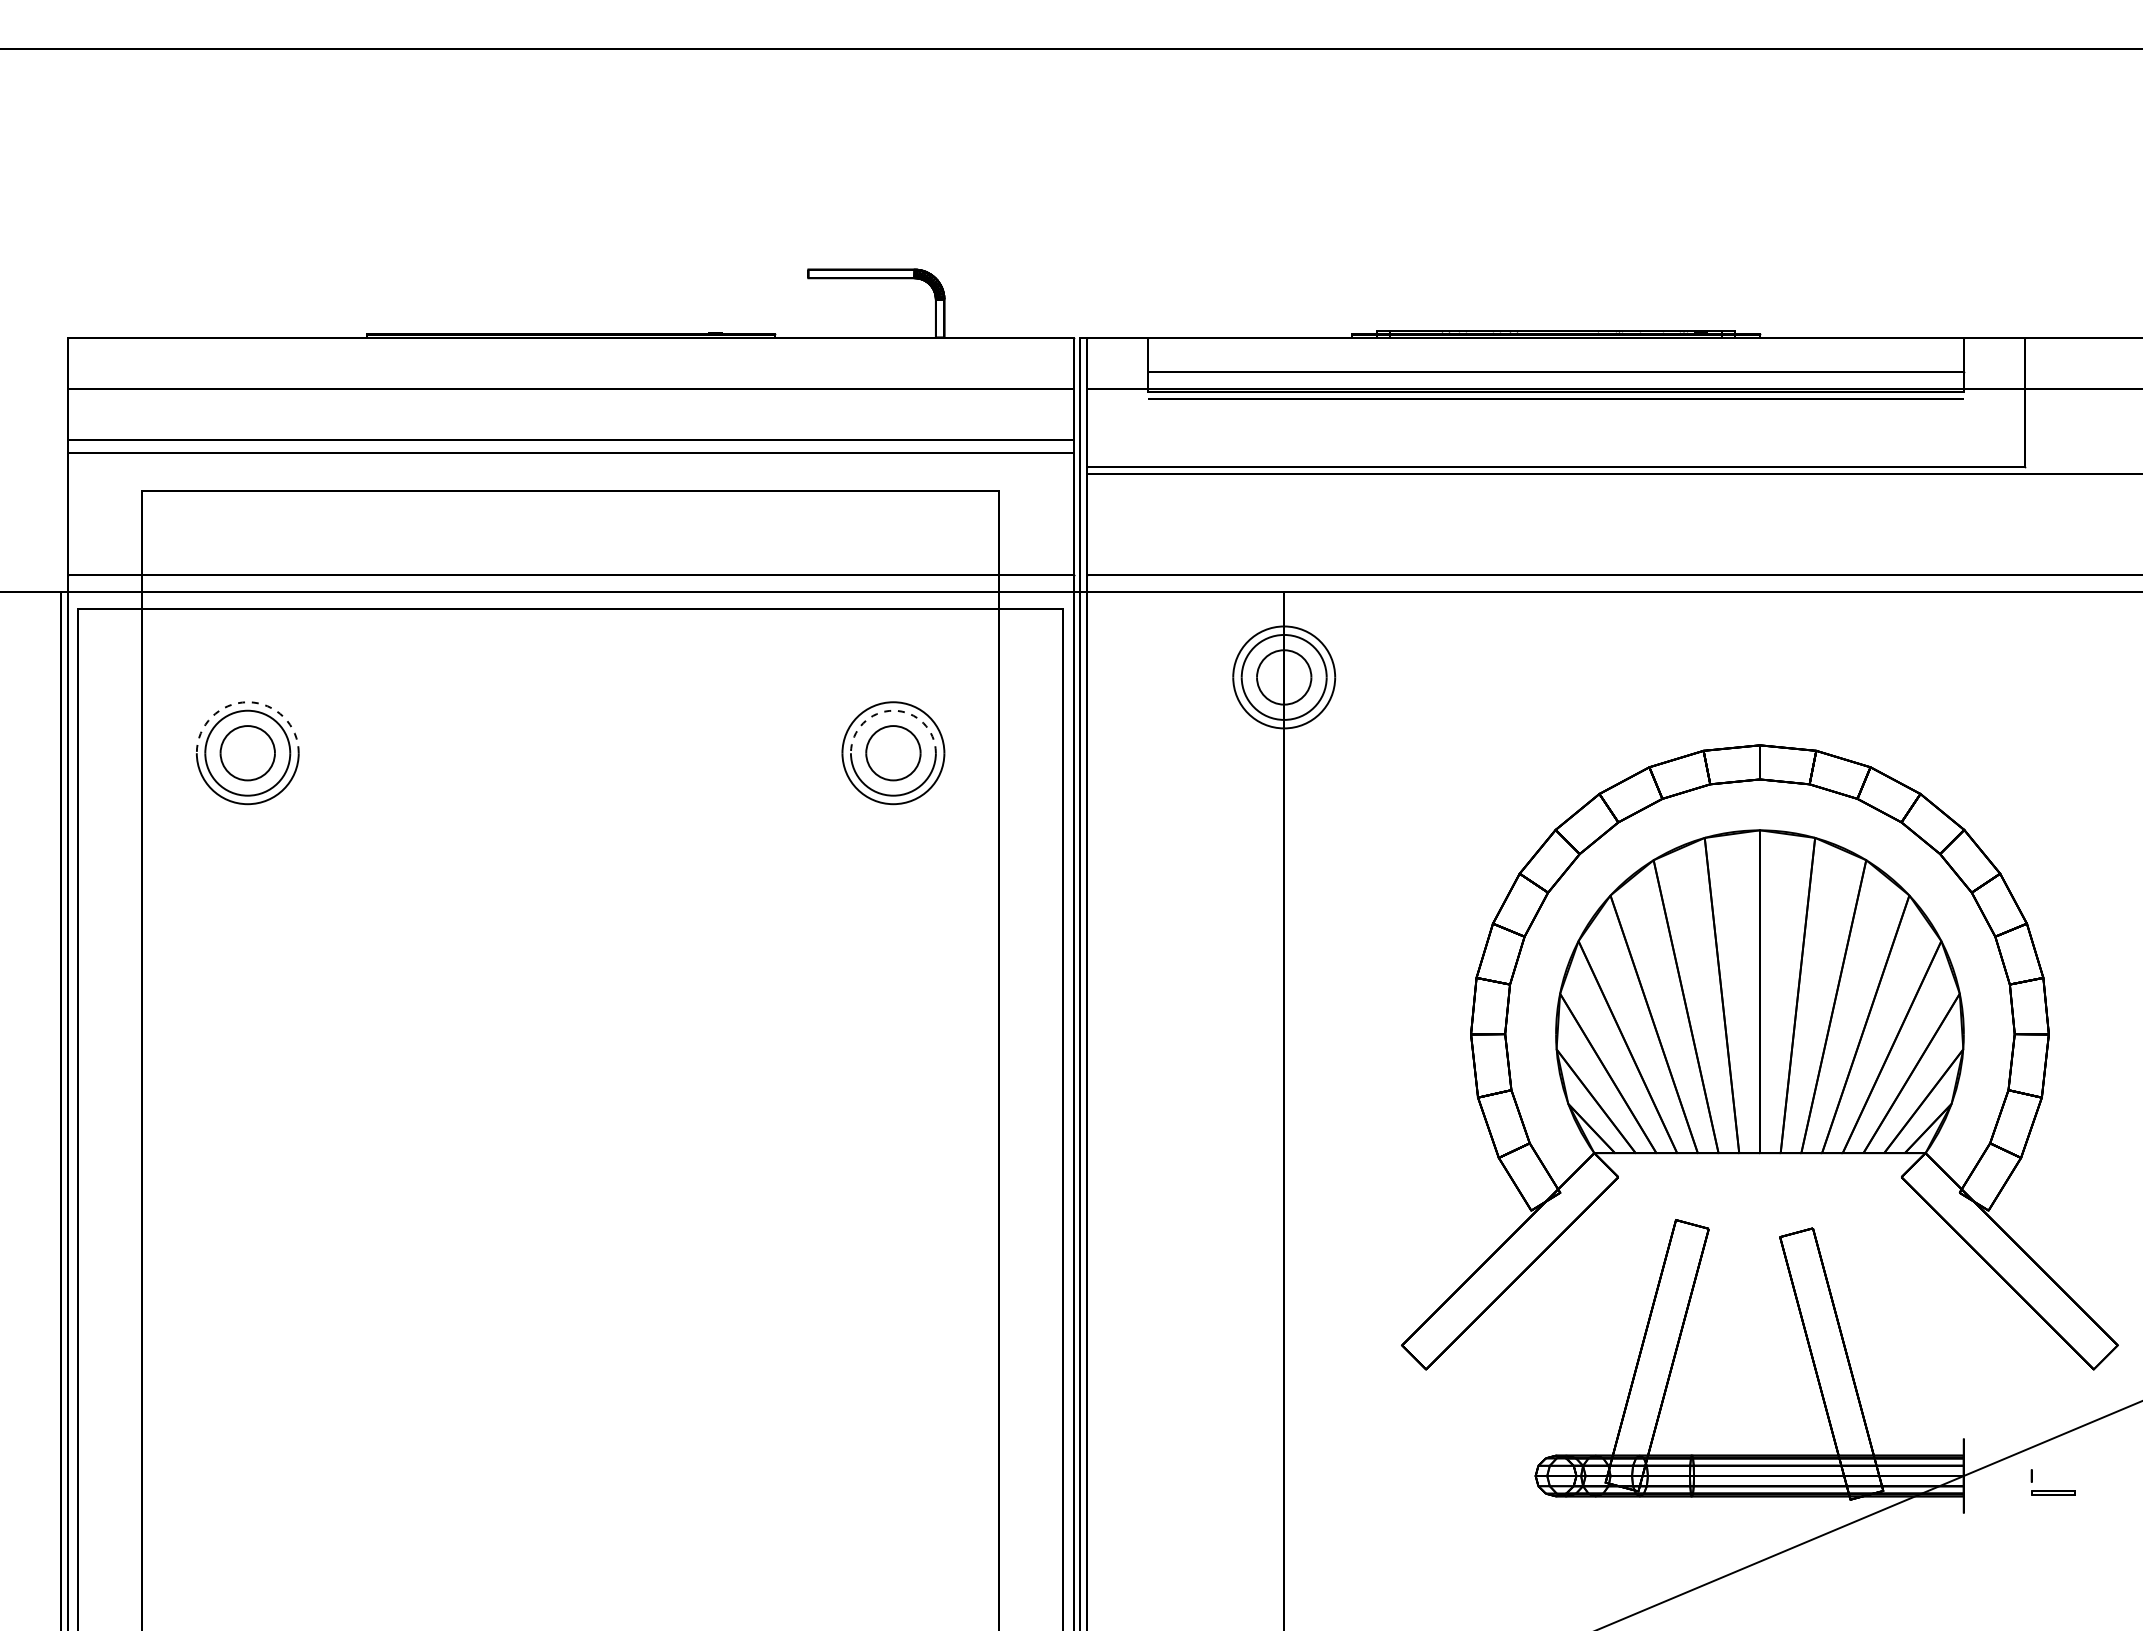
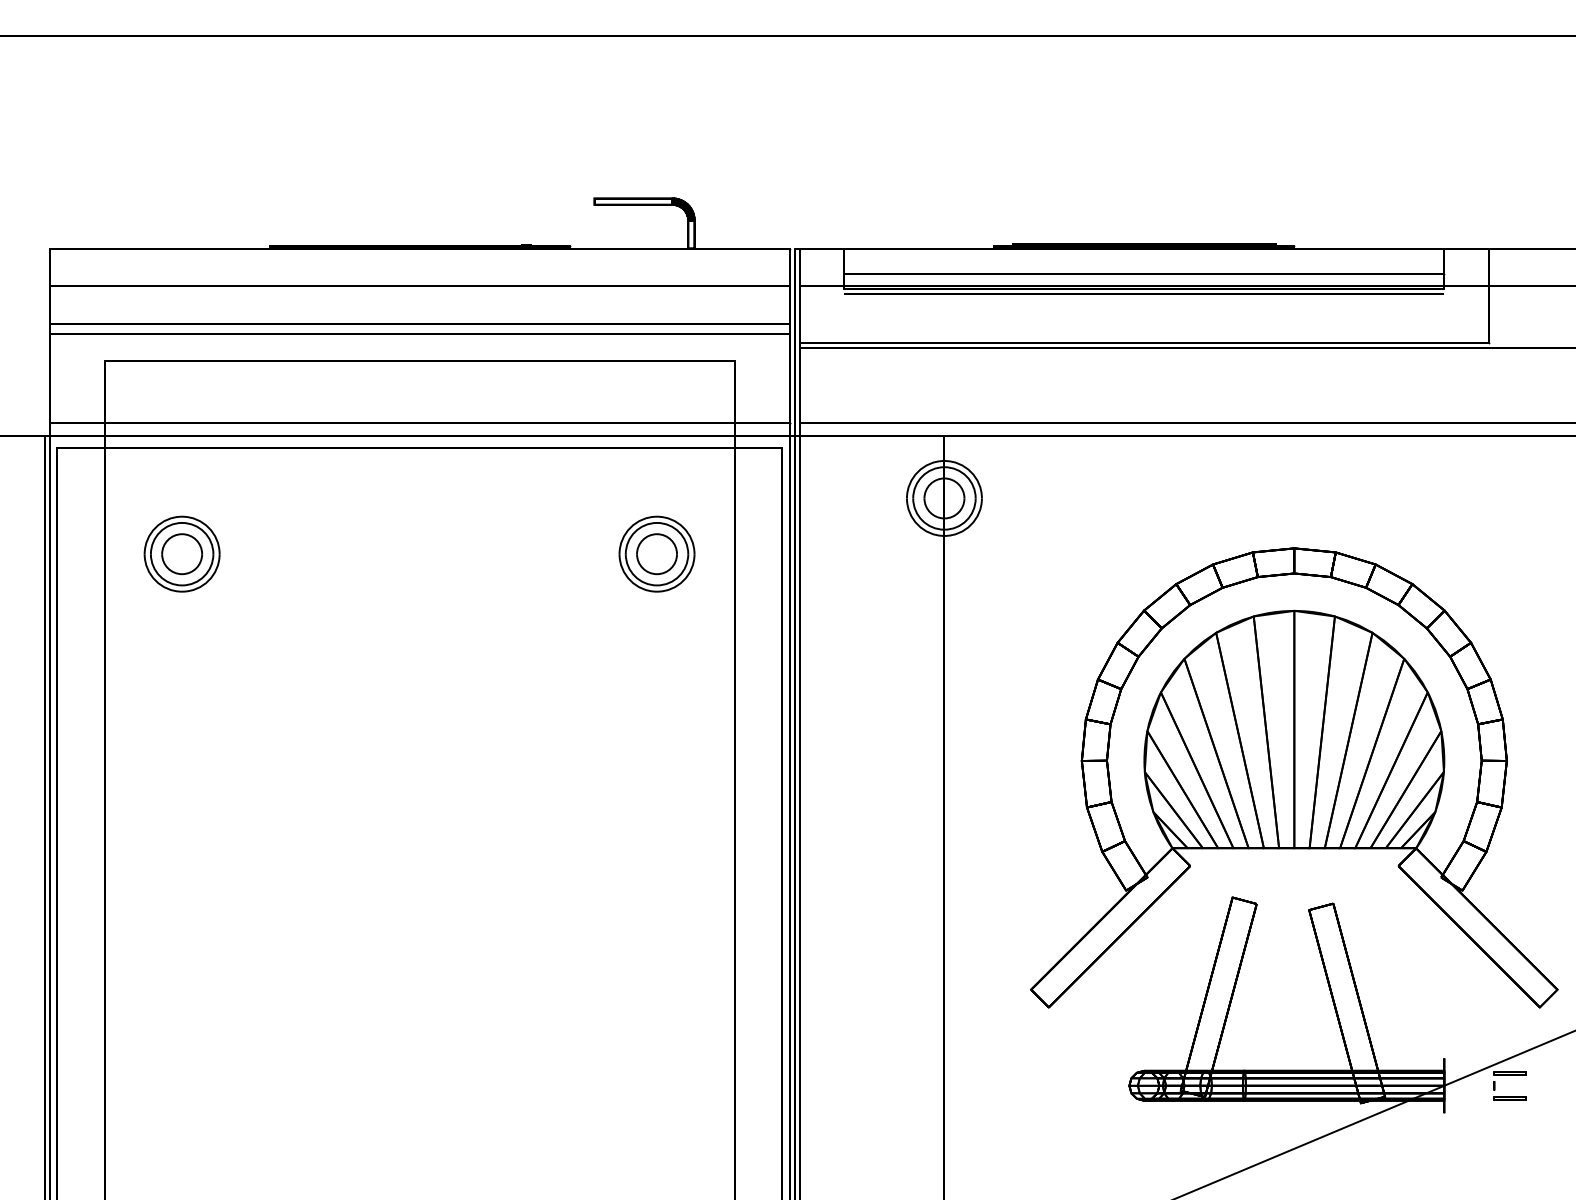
arc: (247, 702) -> (181, 516), dashed -> solid
arc: (893, 710) -> (657, 522), dashed -> solid
part: (2053, 1458) -> (1510, 1072), added

